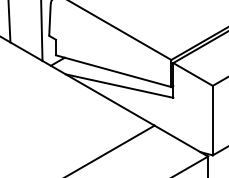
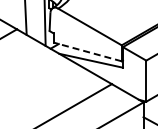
line: (113, 70) -> (87, 51), solid -> dashed

